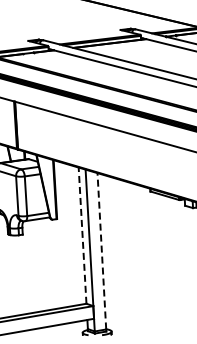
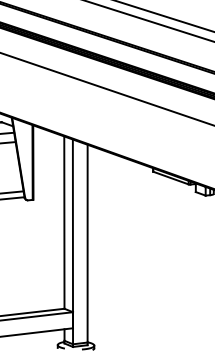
line: (82, 235) -> (64, 222), dashed -> solid
line: (101, 250) -> (87, 242), dashed -> solid

